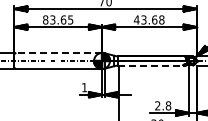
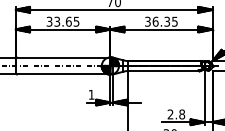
text: (45, 19) -> (49, 21), 83.65 -> 33.65
text: (148, 19) -> (160, 21), 43.68 -> 36.35
line: (58, 53) -> (63, 57), dashed -> solid
line: (152, 65) -> (164, 70), dashed -> solid

